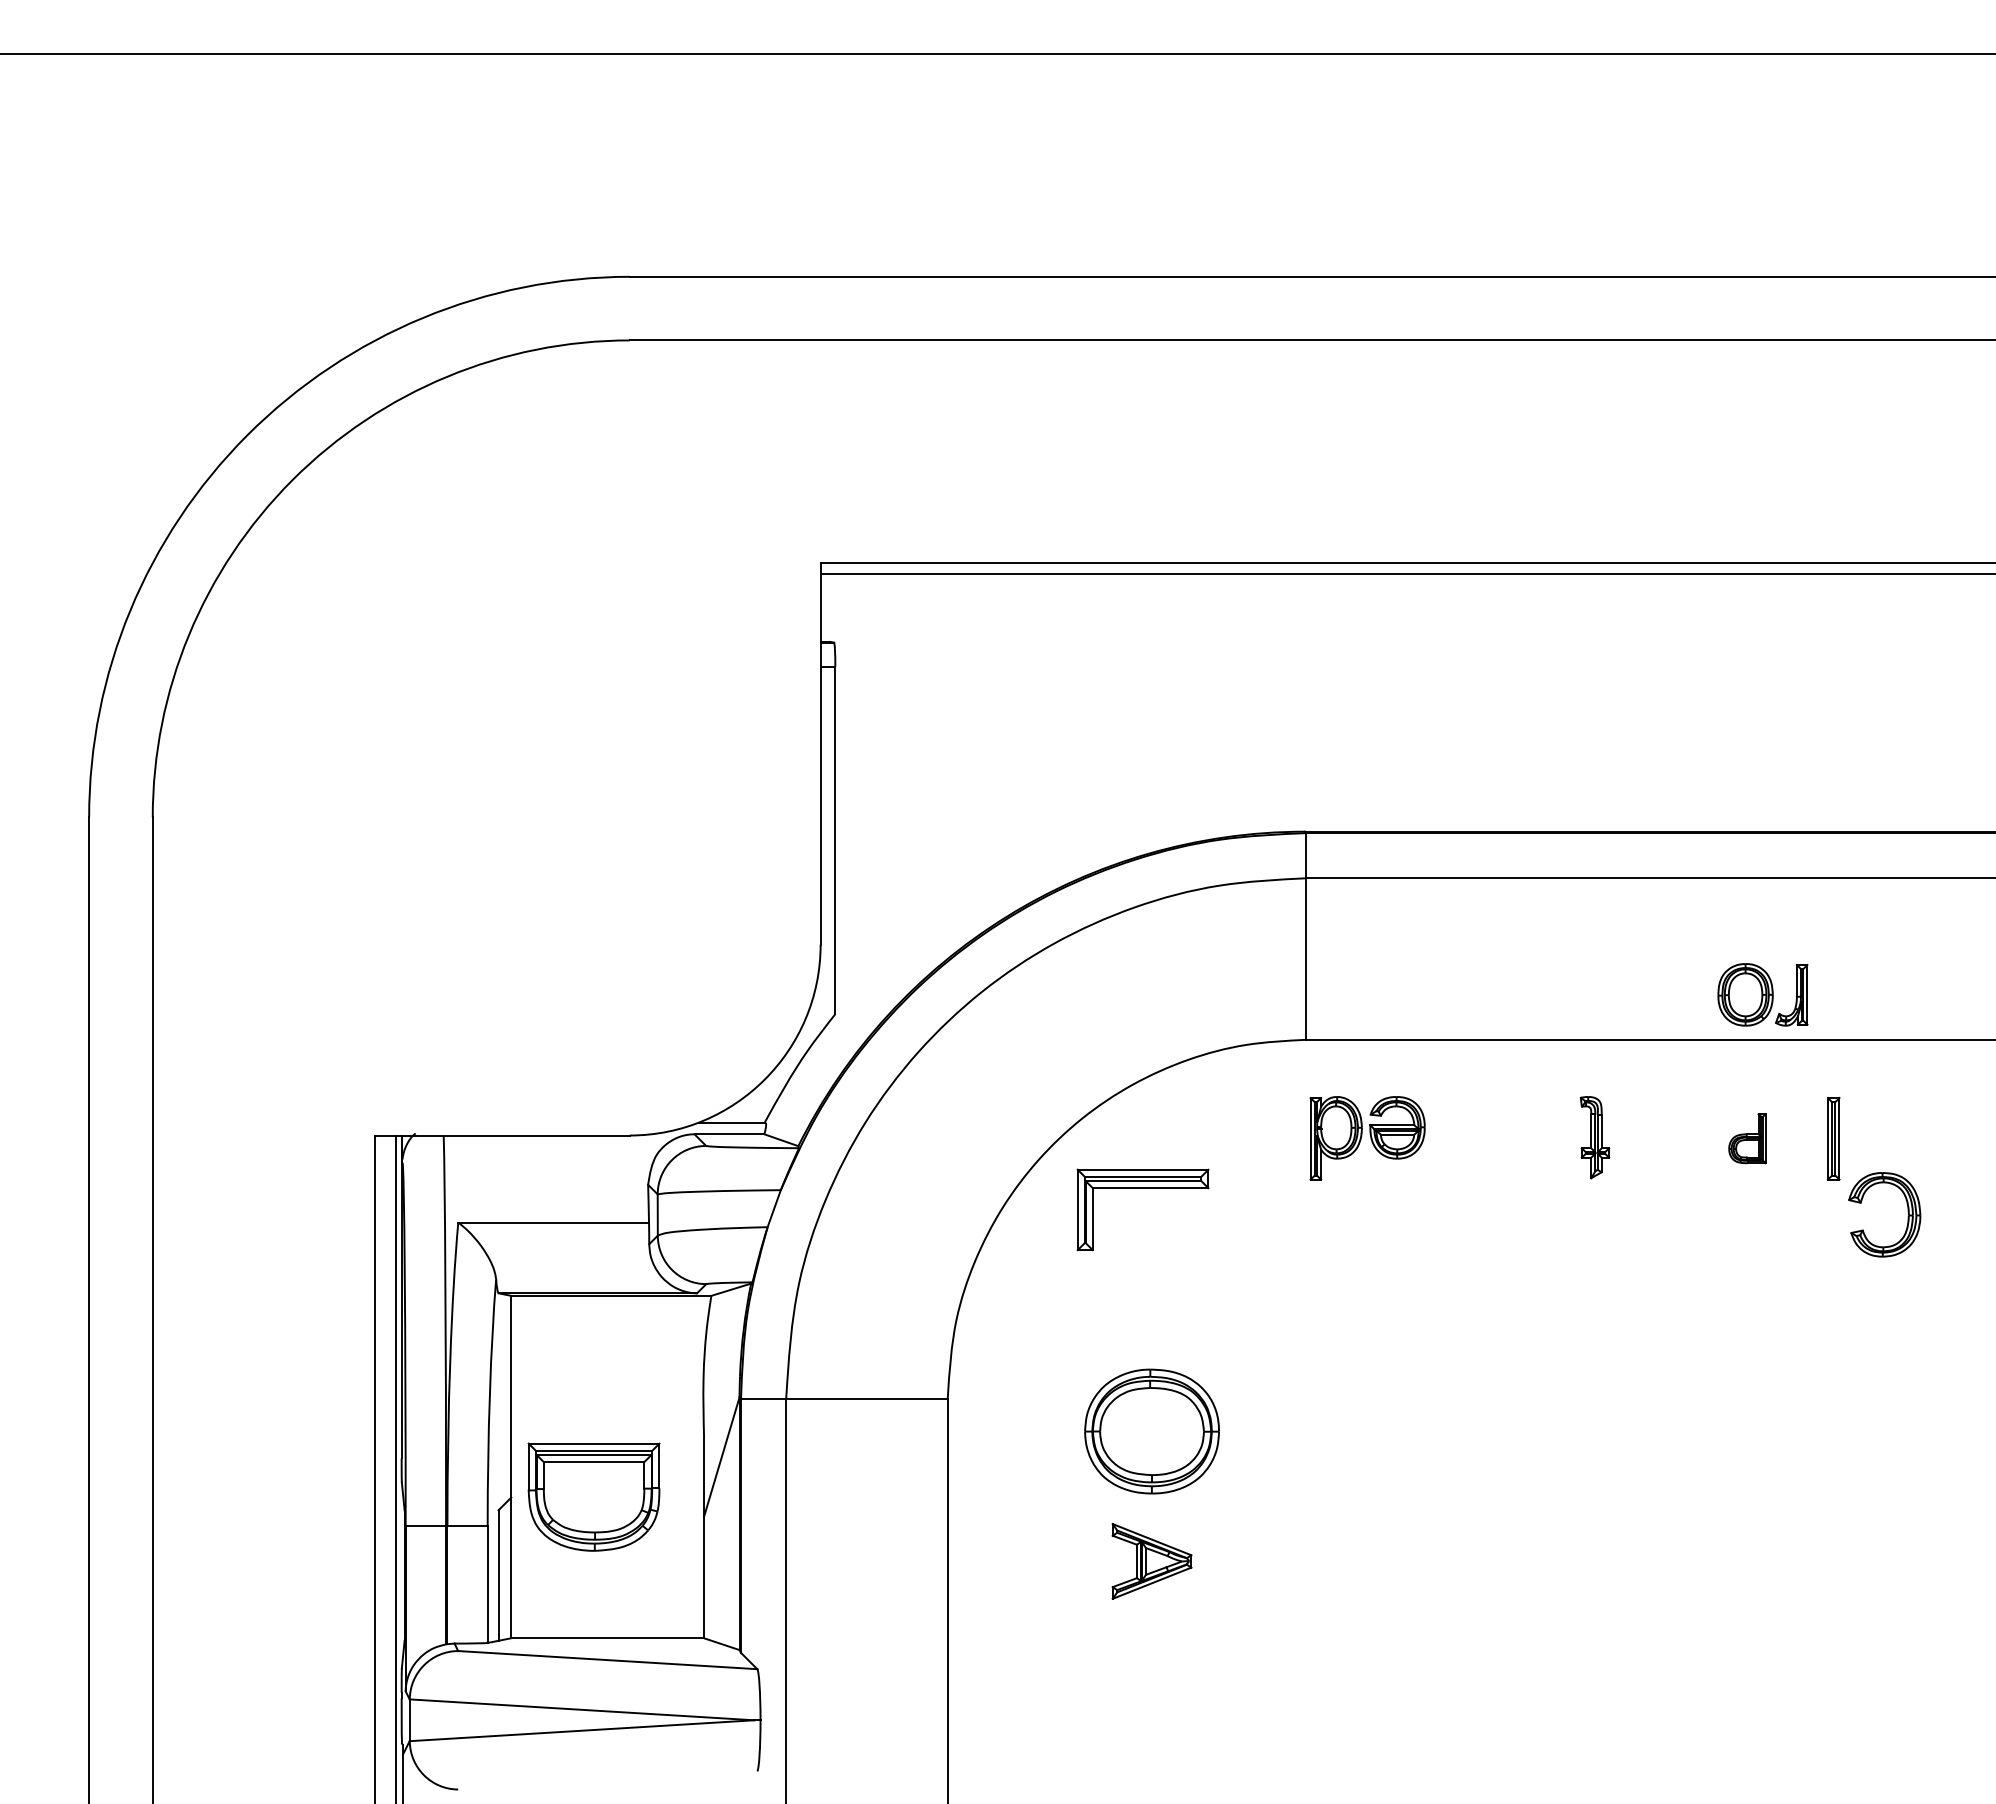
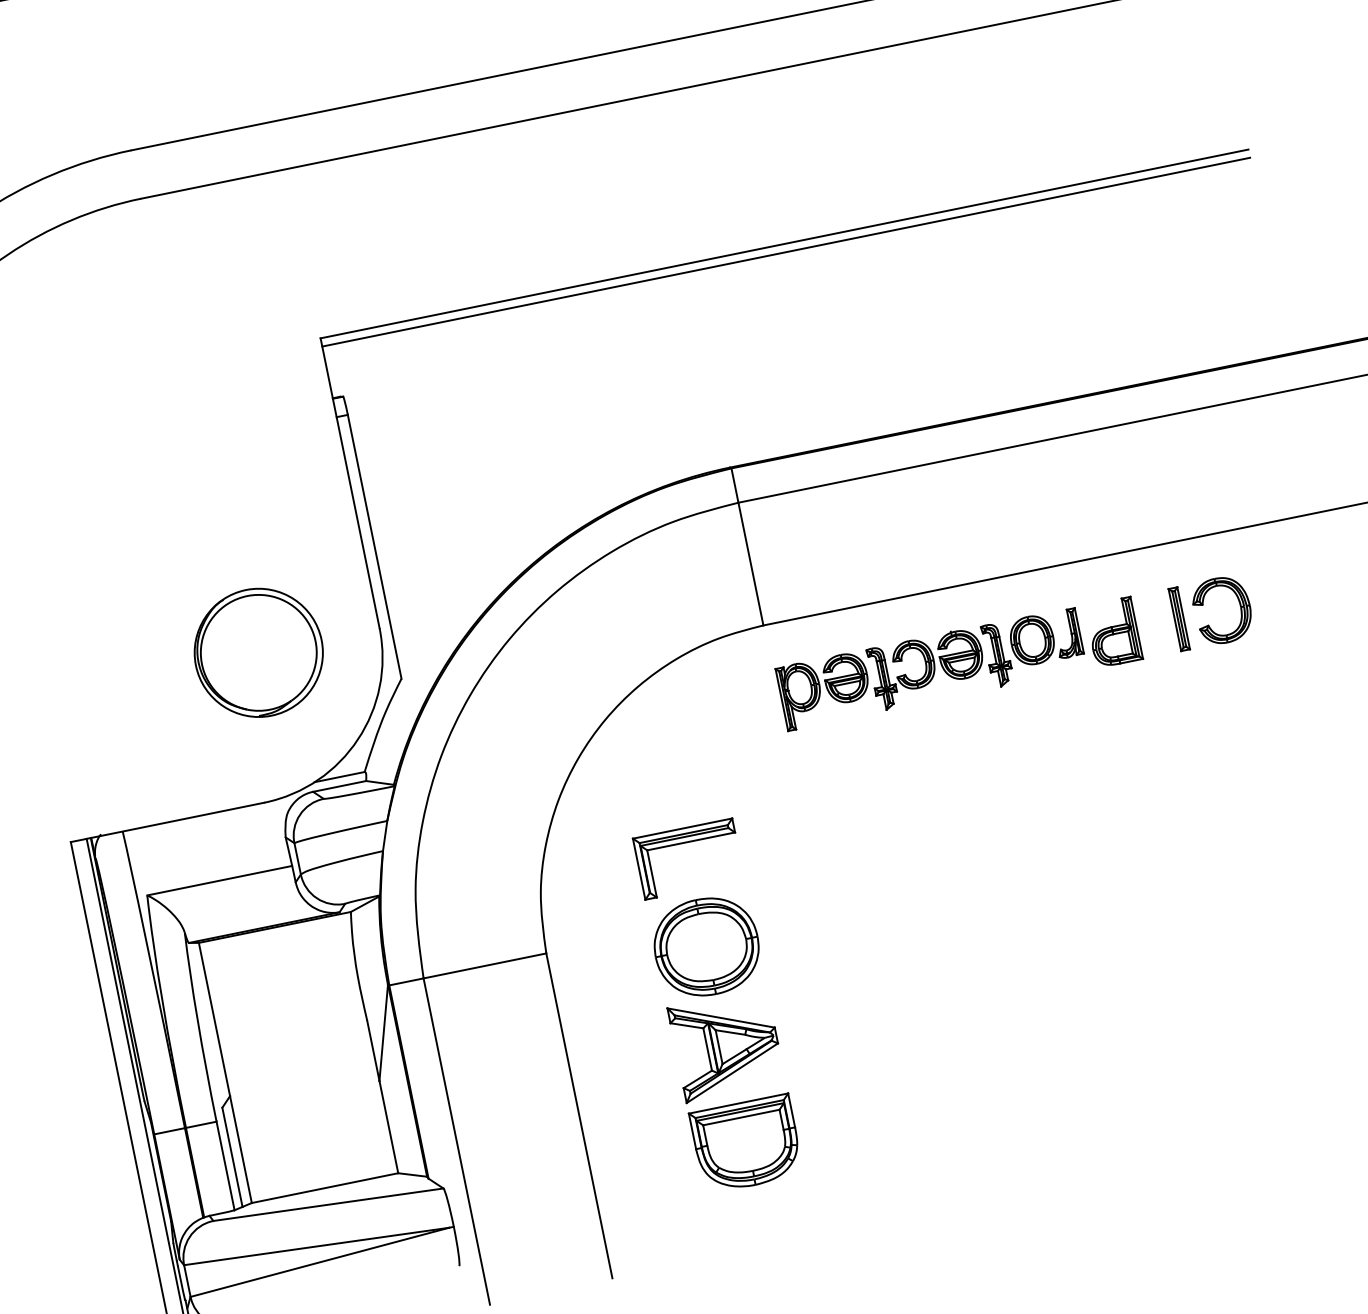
part: (661, 944) -> (258, 652), added
part: (1762, 994) -> (1045, 637), moved
part: (1502, 1137) -> (927, 669), added
part: (1747, 1138) -> (1113, 632), size x1.67
part: (1142, 1188) -> (685, 842), moved
part: (1907, 1212) -> (1239, 605), moved
part: (593, 1496) -> (746, 1143), moved
part: (1151, 1561) -> (726, 1045), size x1.67

